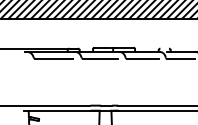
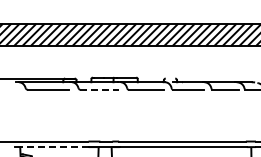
line: (100, 58) -> (99, 89), solid -> dashed
line: (59, 111) -> (54, 147), solid -> dashed

